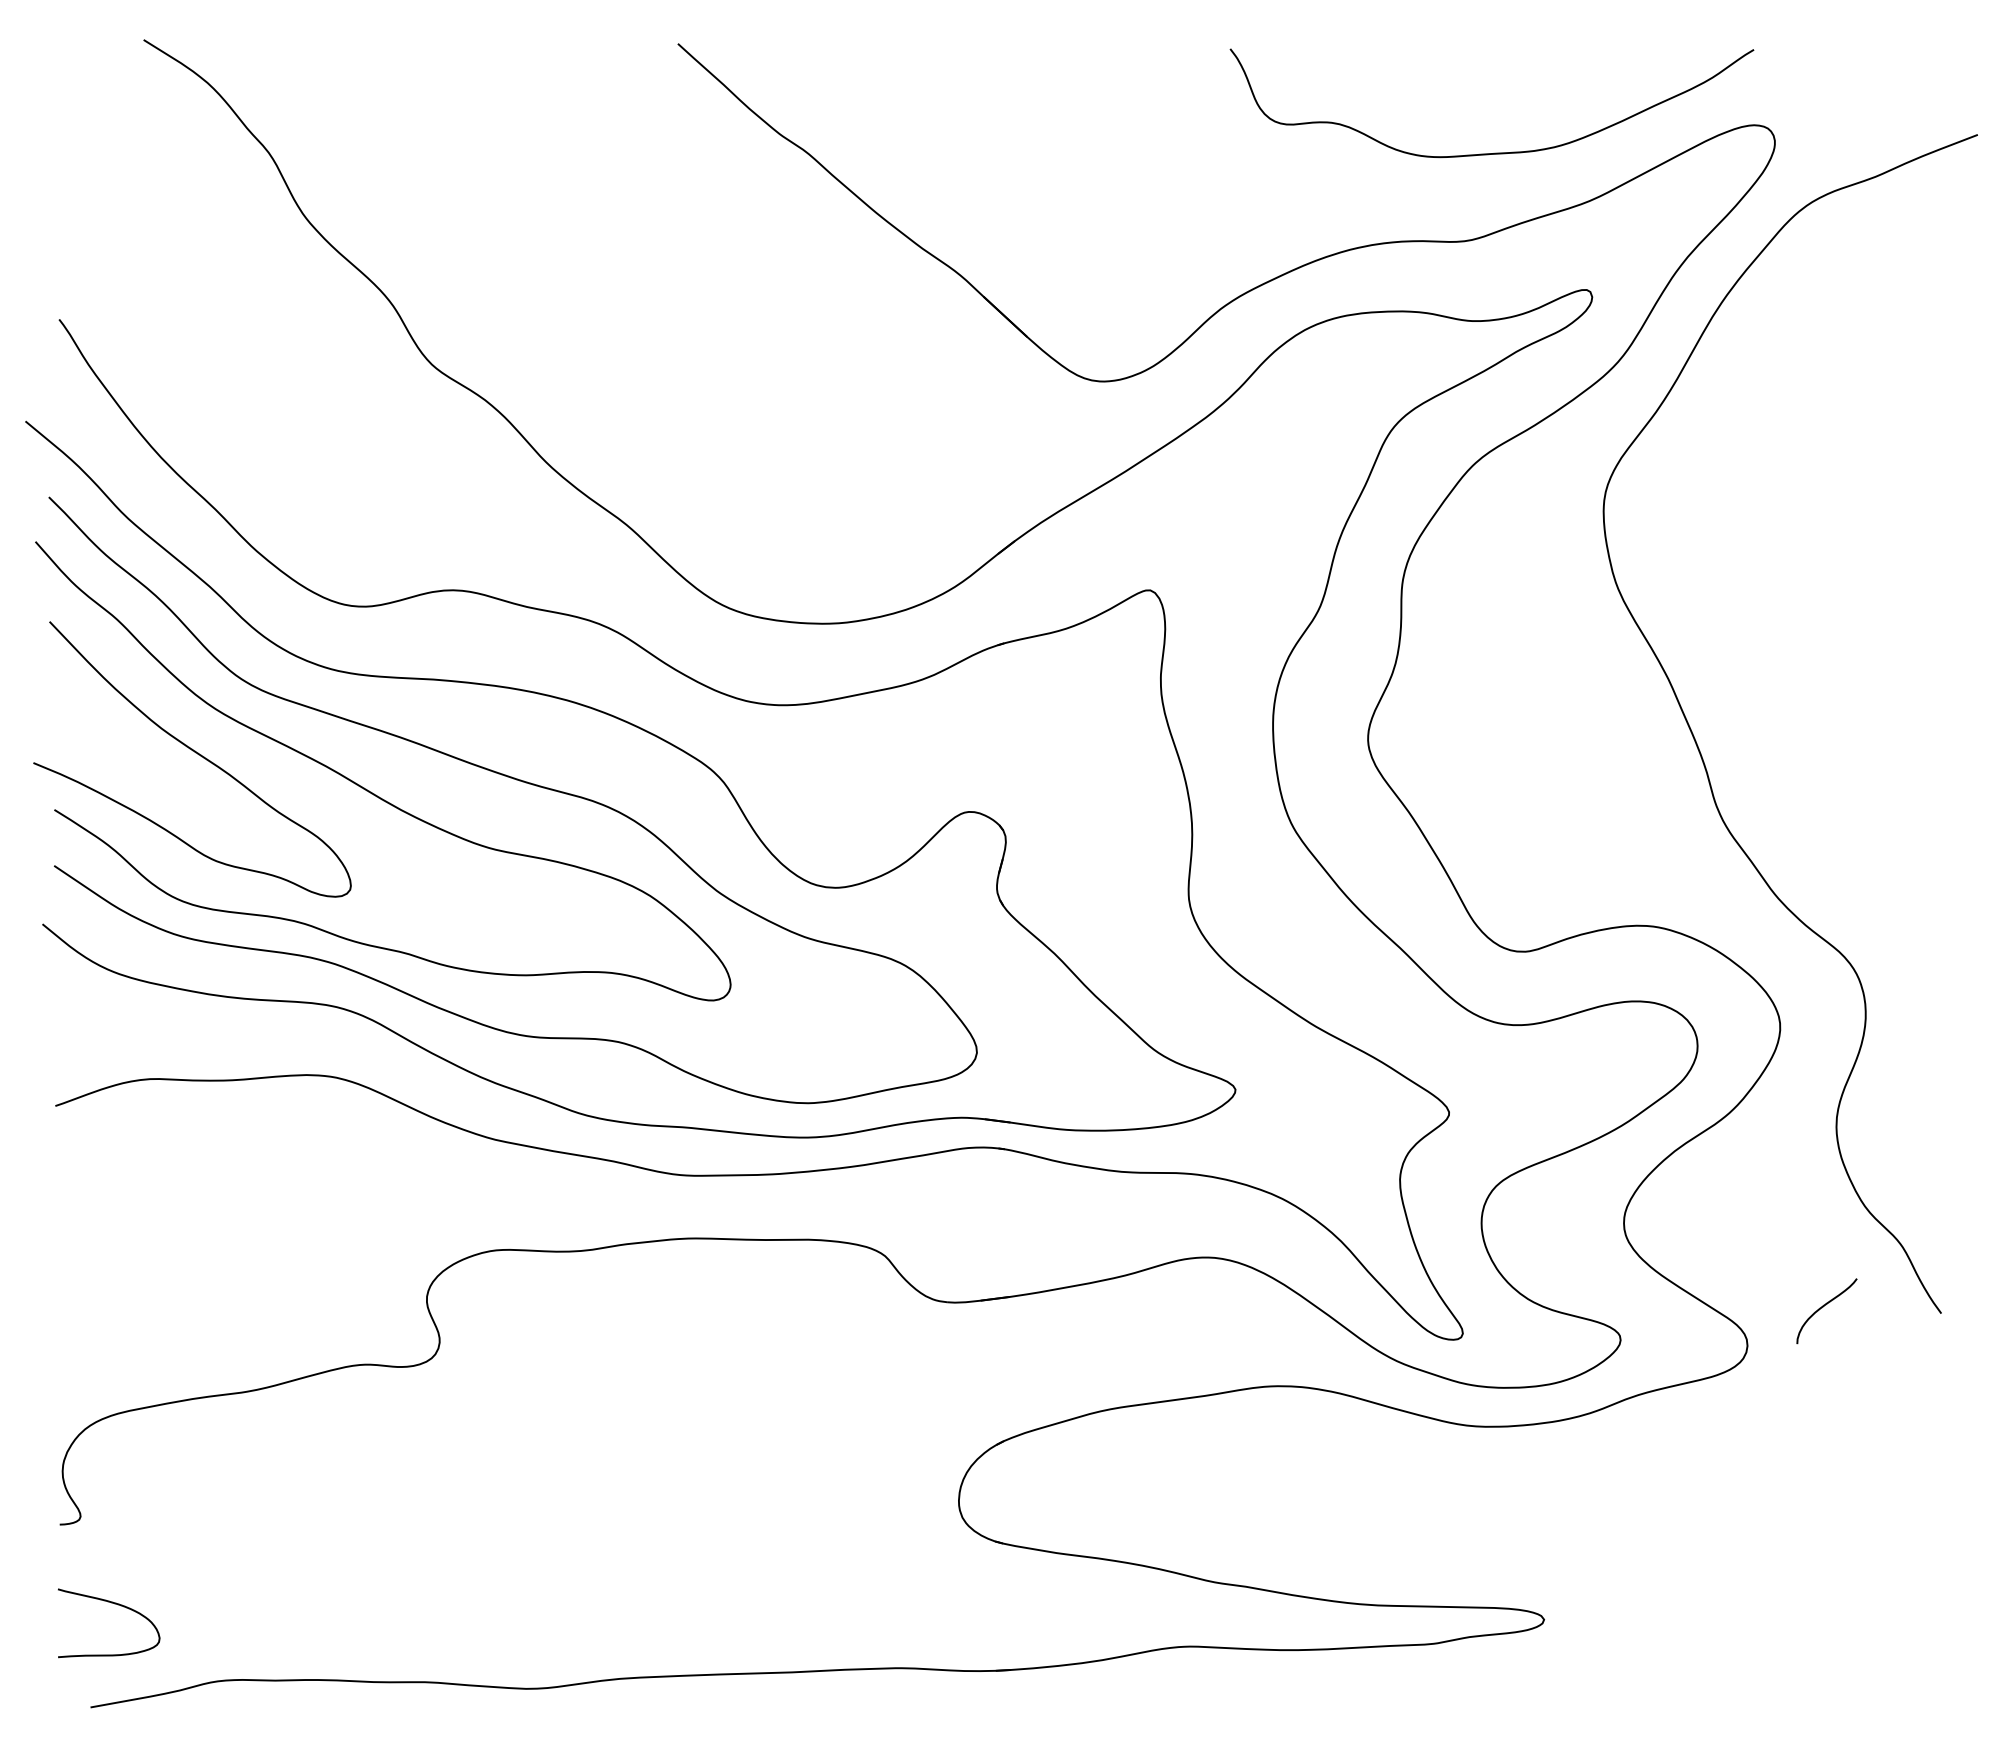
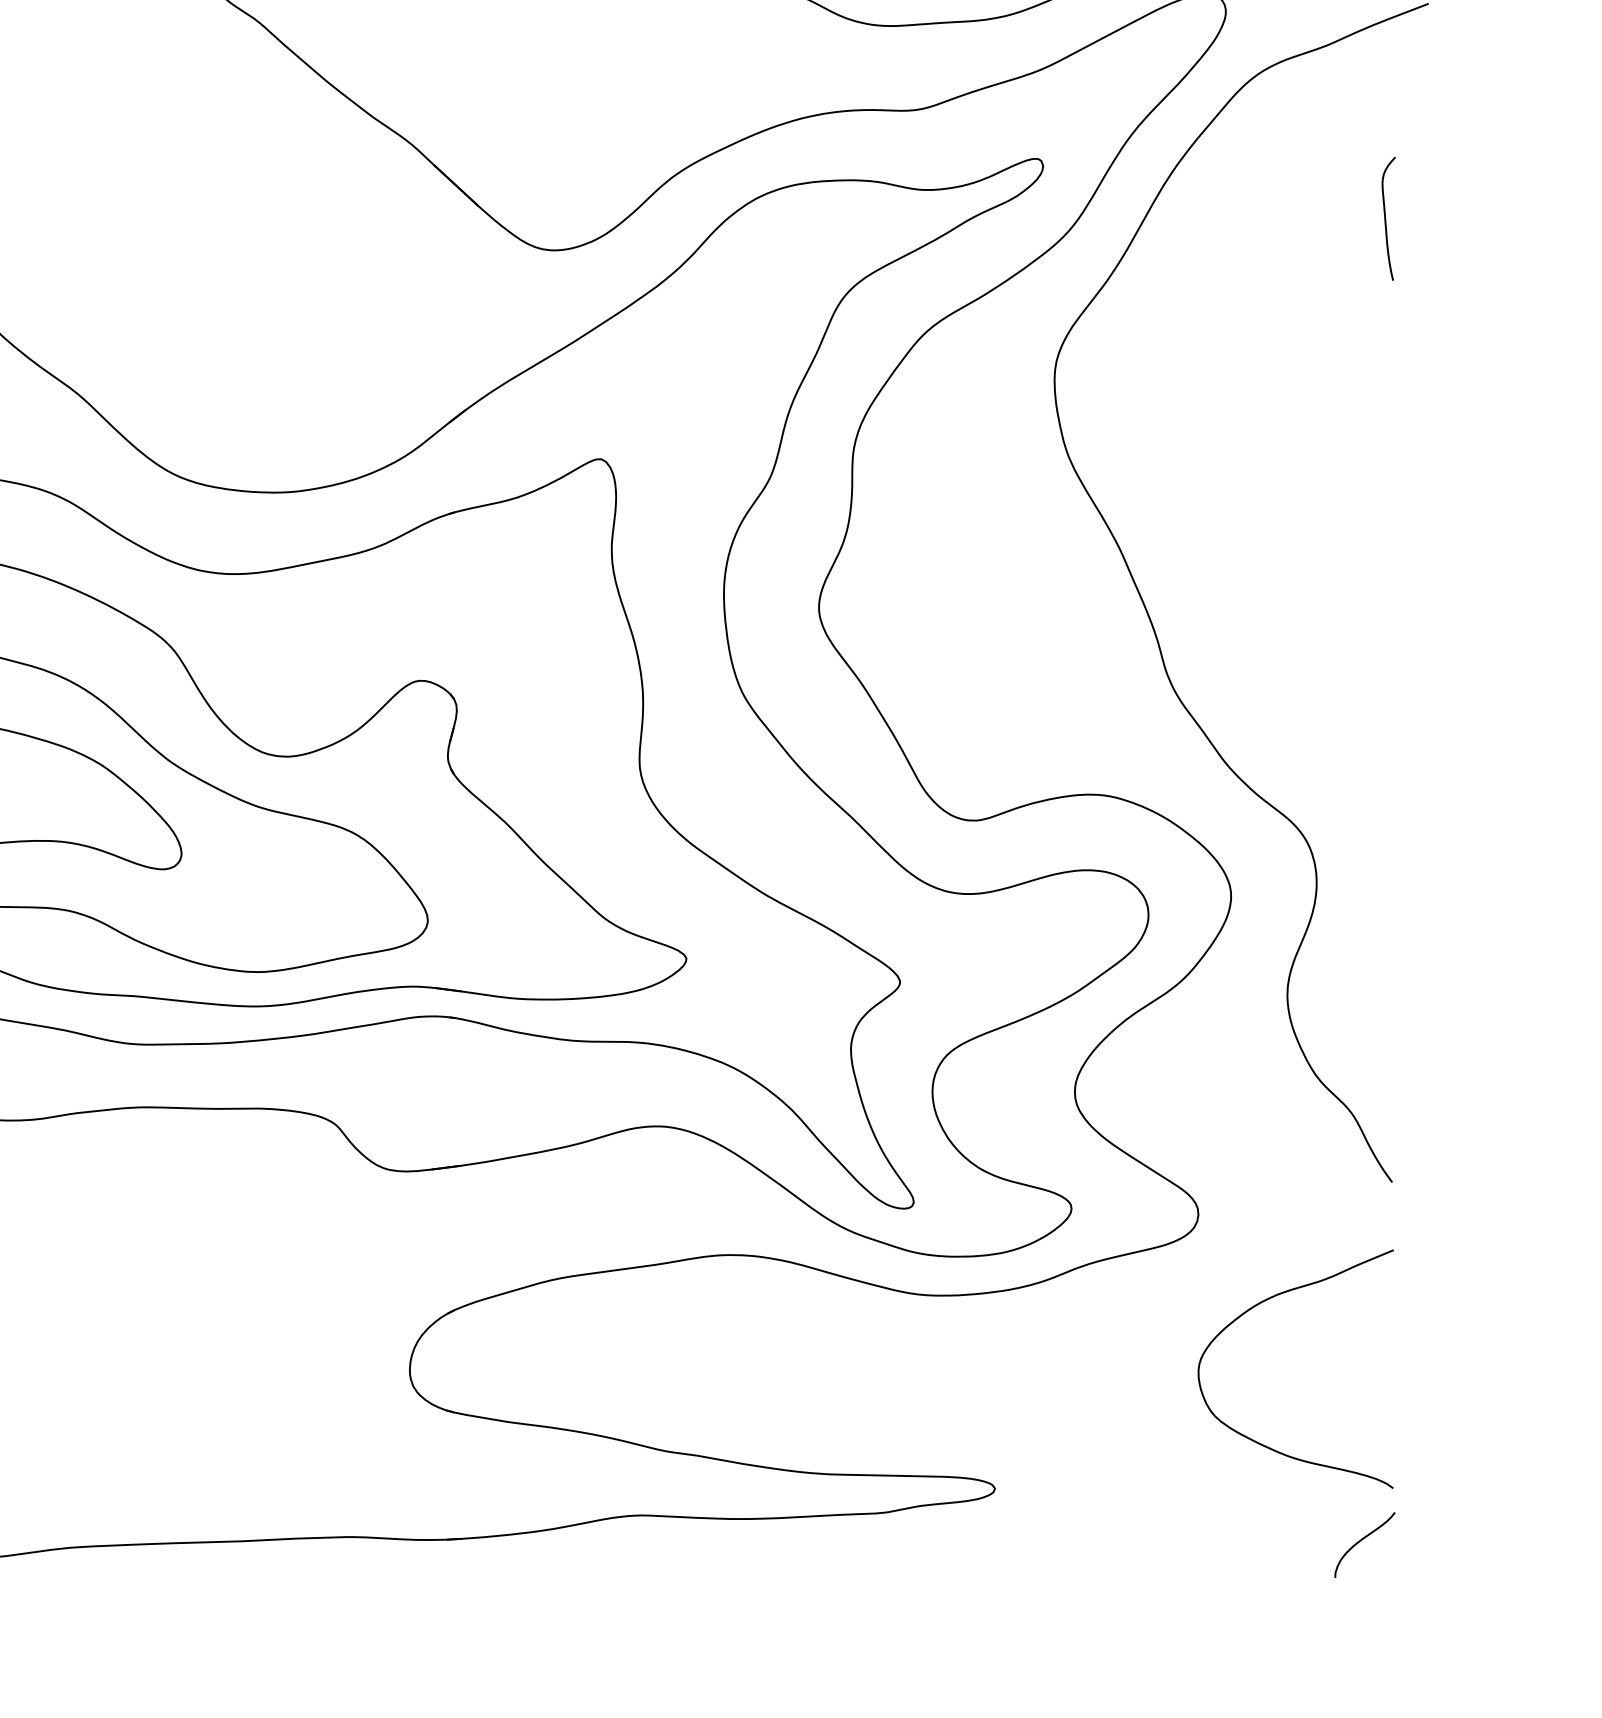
curve: (1935, 349) -> (1386, 218), added
curve: (1823, 1307) -> (1361, 1541), moved
curve: (1809, 1435) -> (1260, 1304), added

